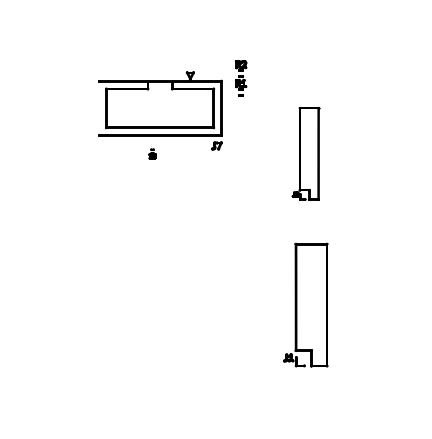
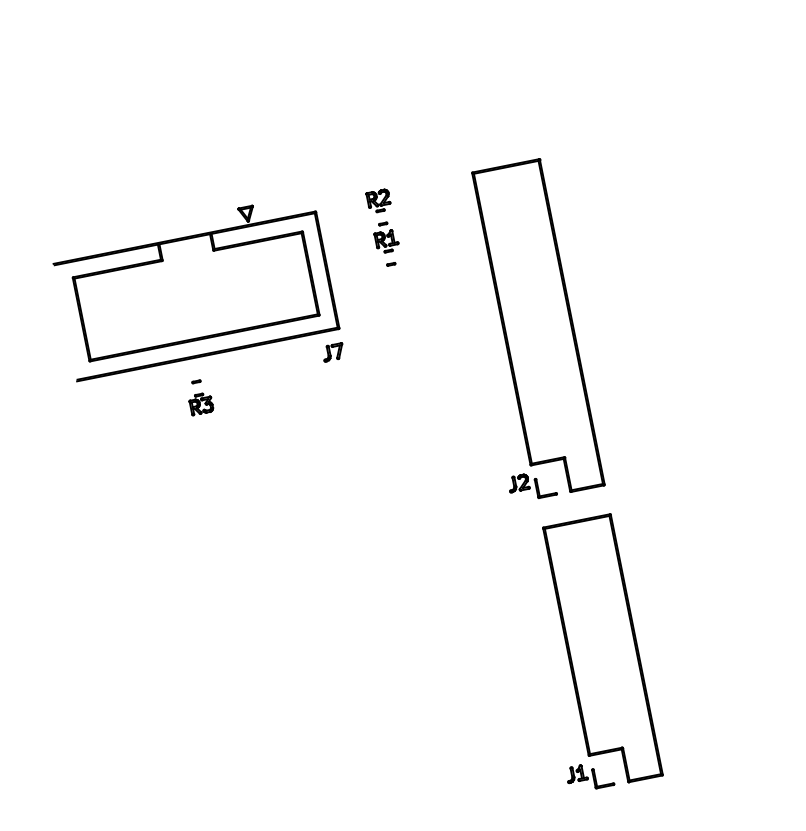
part: (241, 78) -> (385, 227), moved
part: (152, 153) -> (199, 395), size x1.67
part: (305, 153) -> (525, 330), size x1.67

